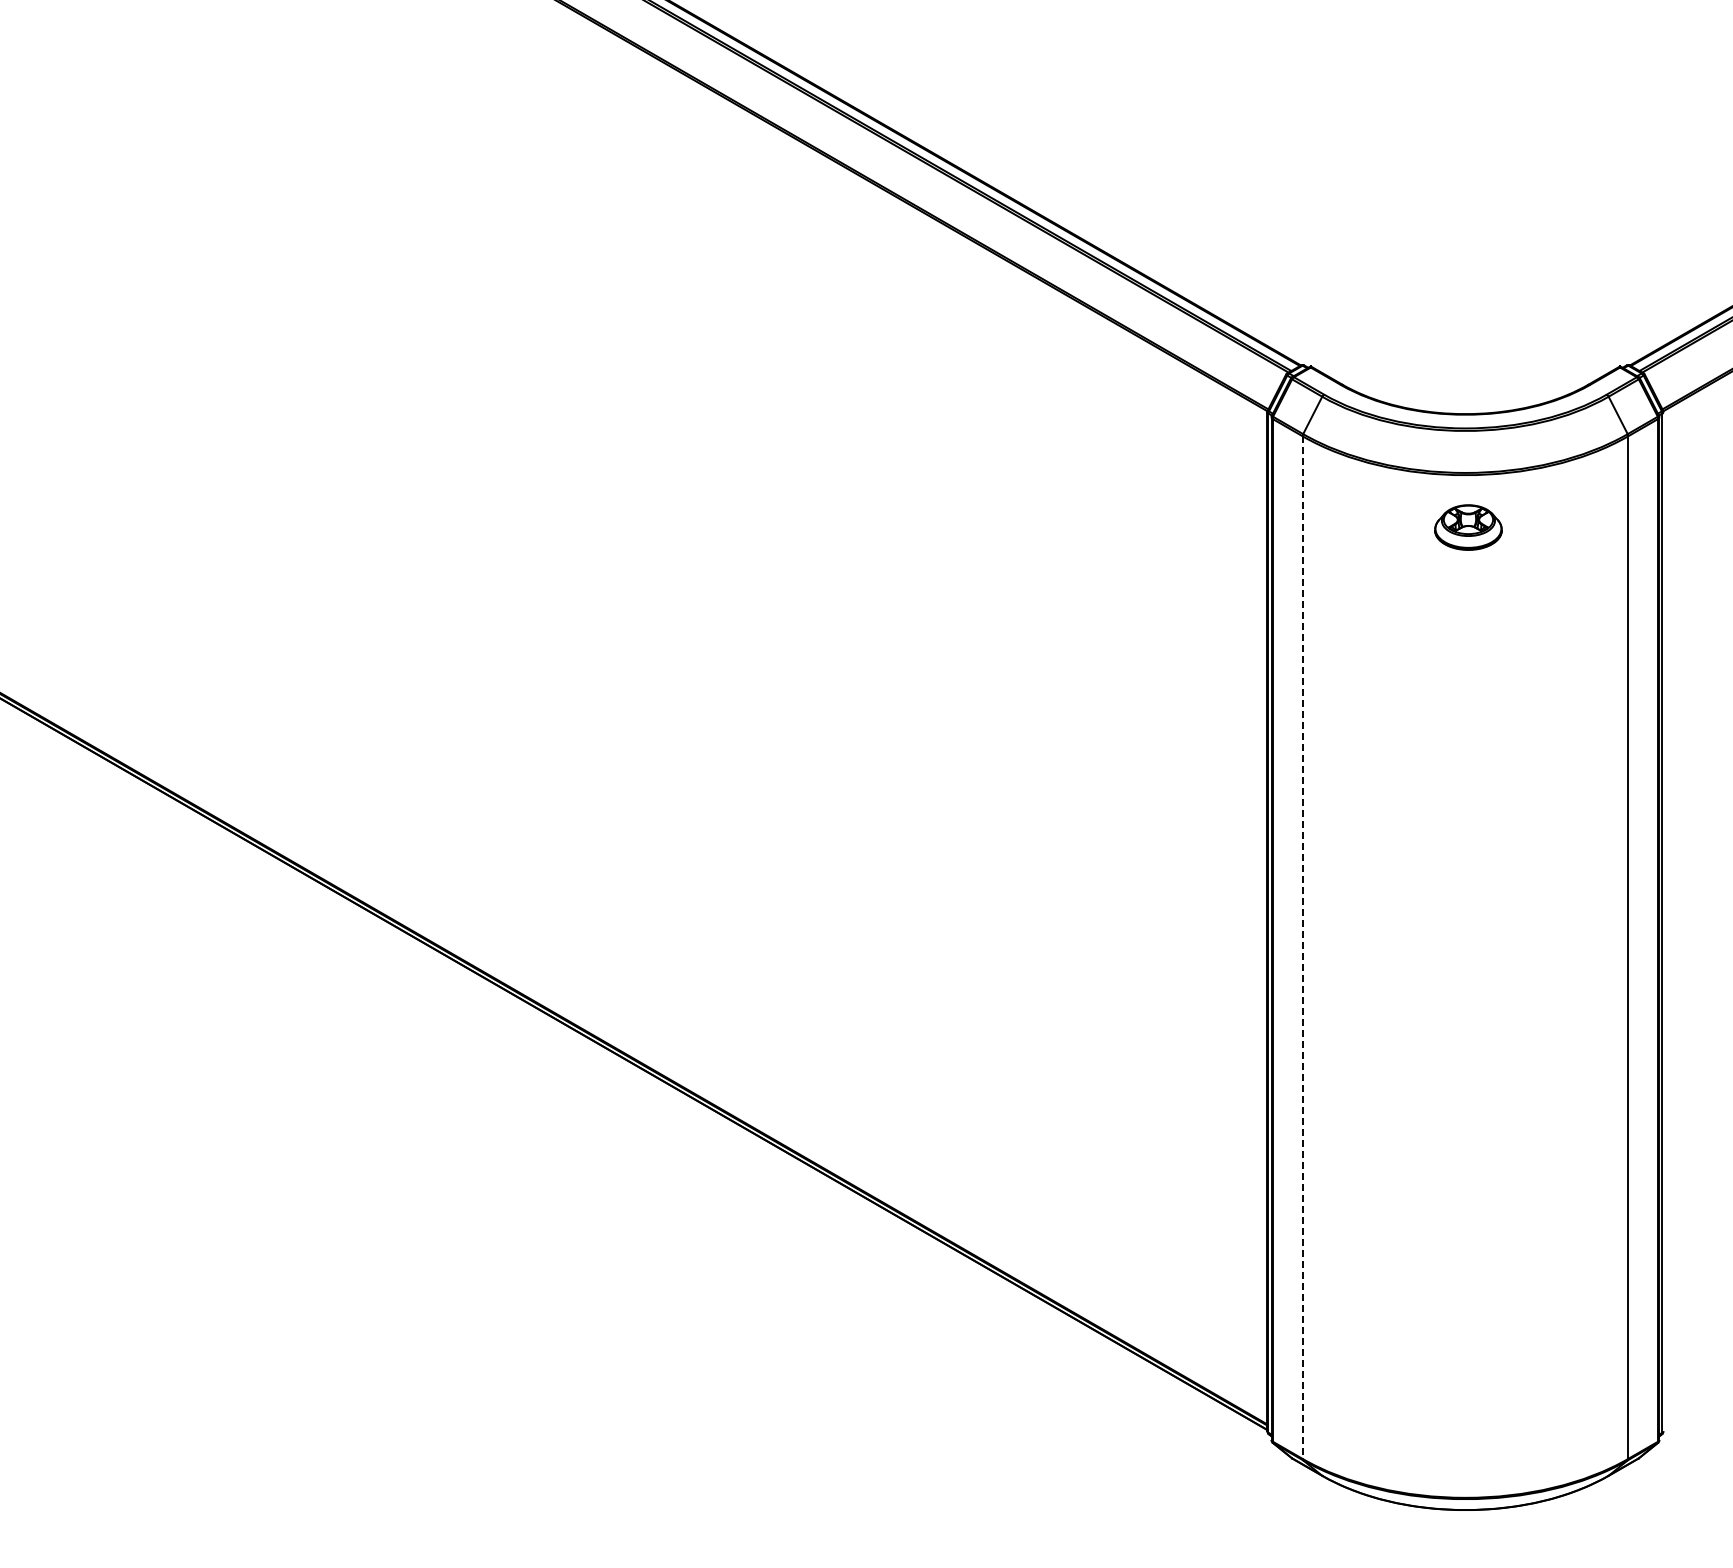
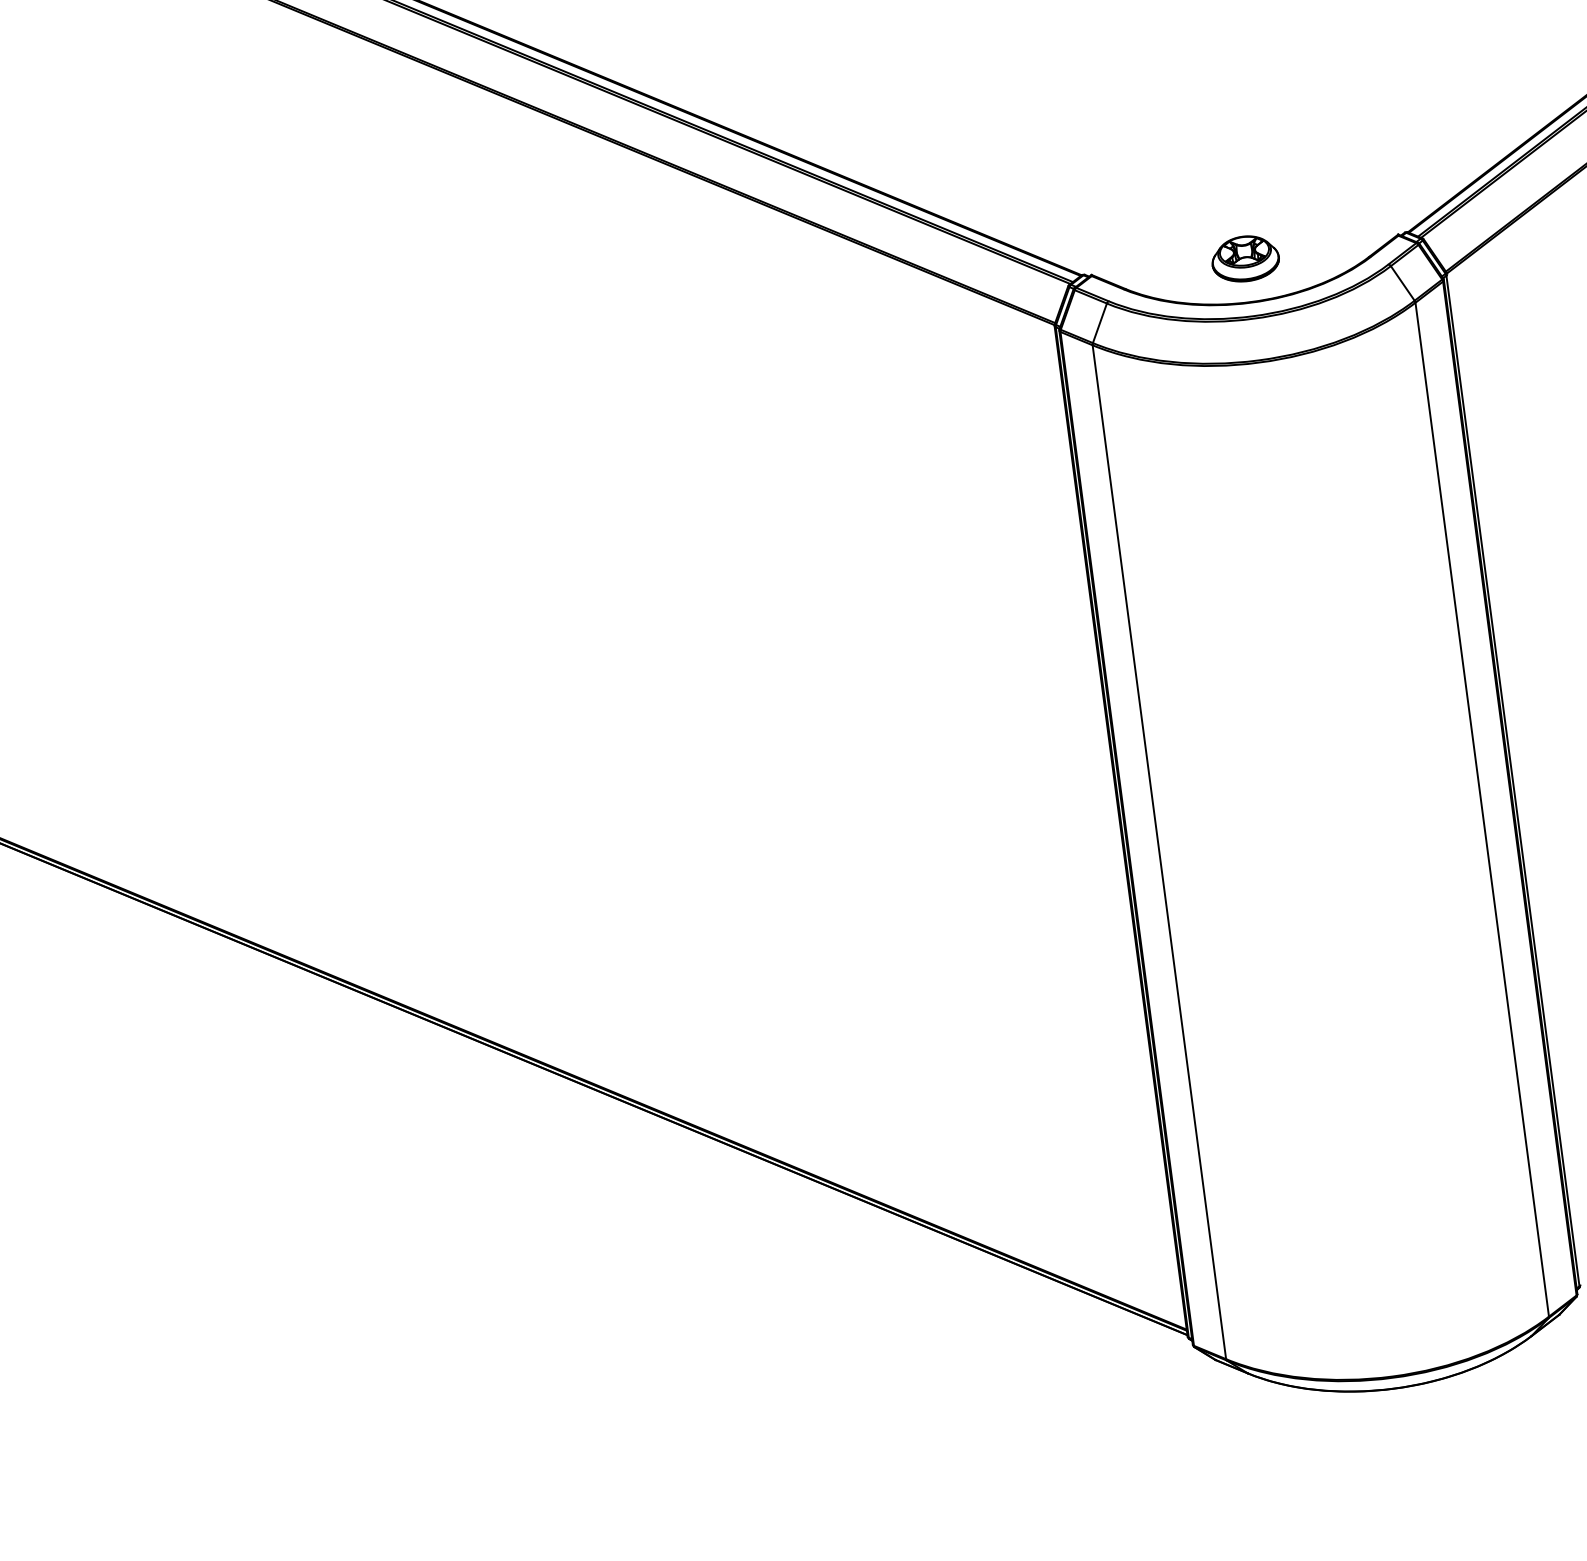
part: (1468, 527) -> (1245, 258), moved
line: (1302, 948) -> (1159, 853), dashed -> solid

